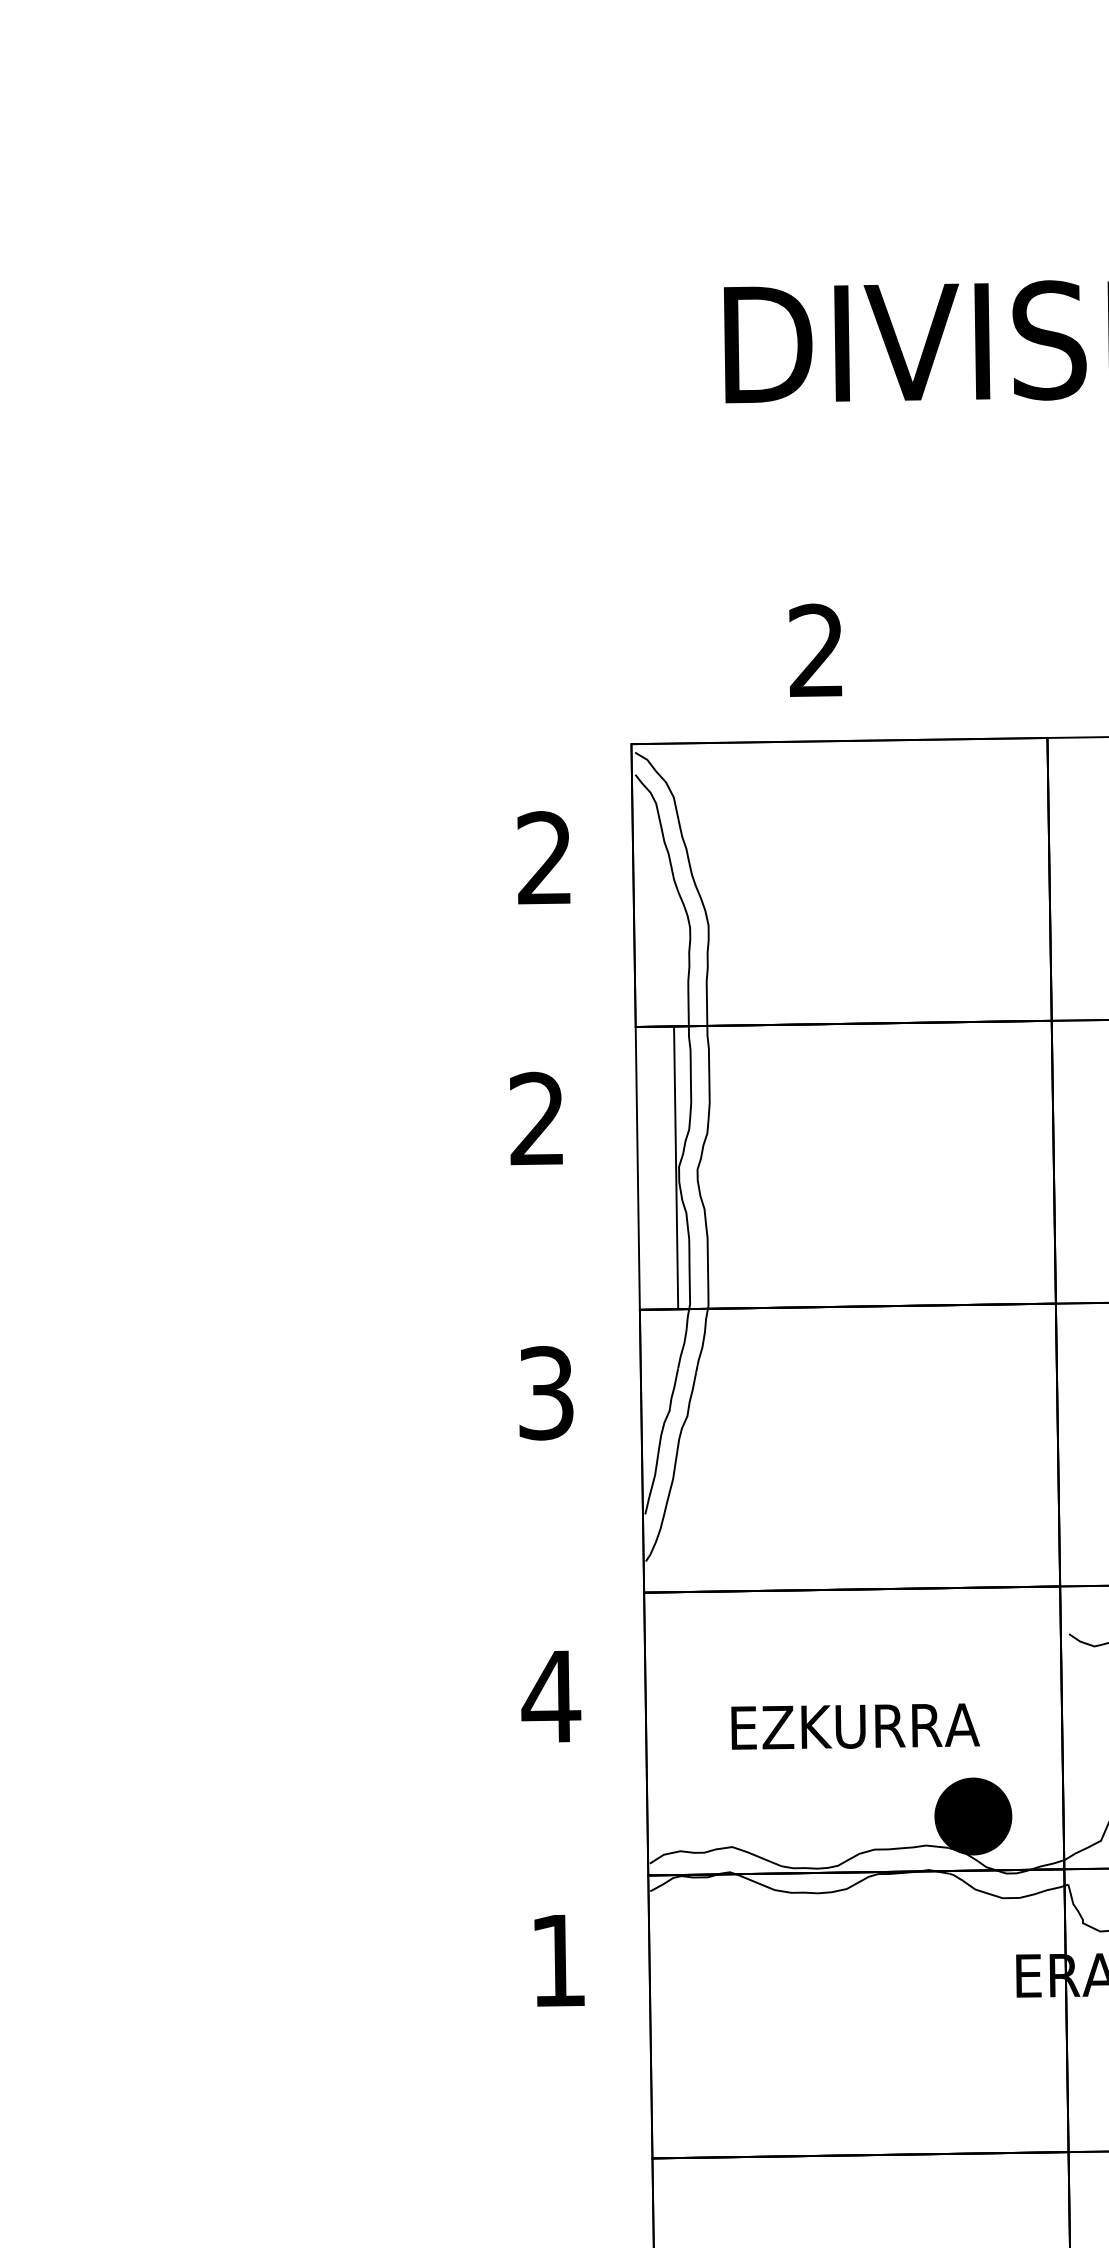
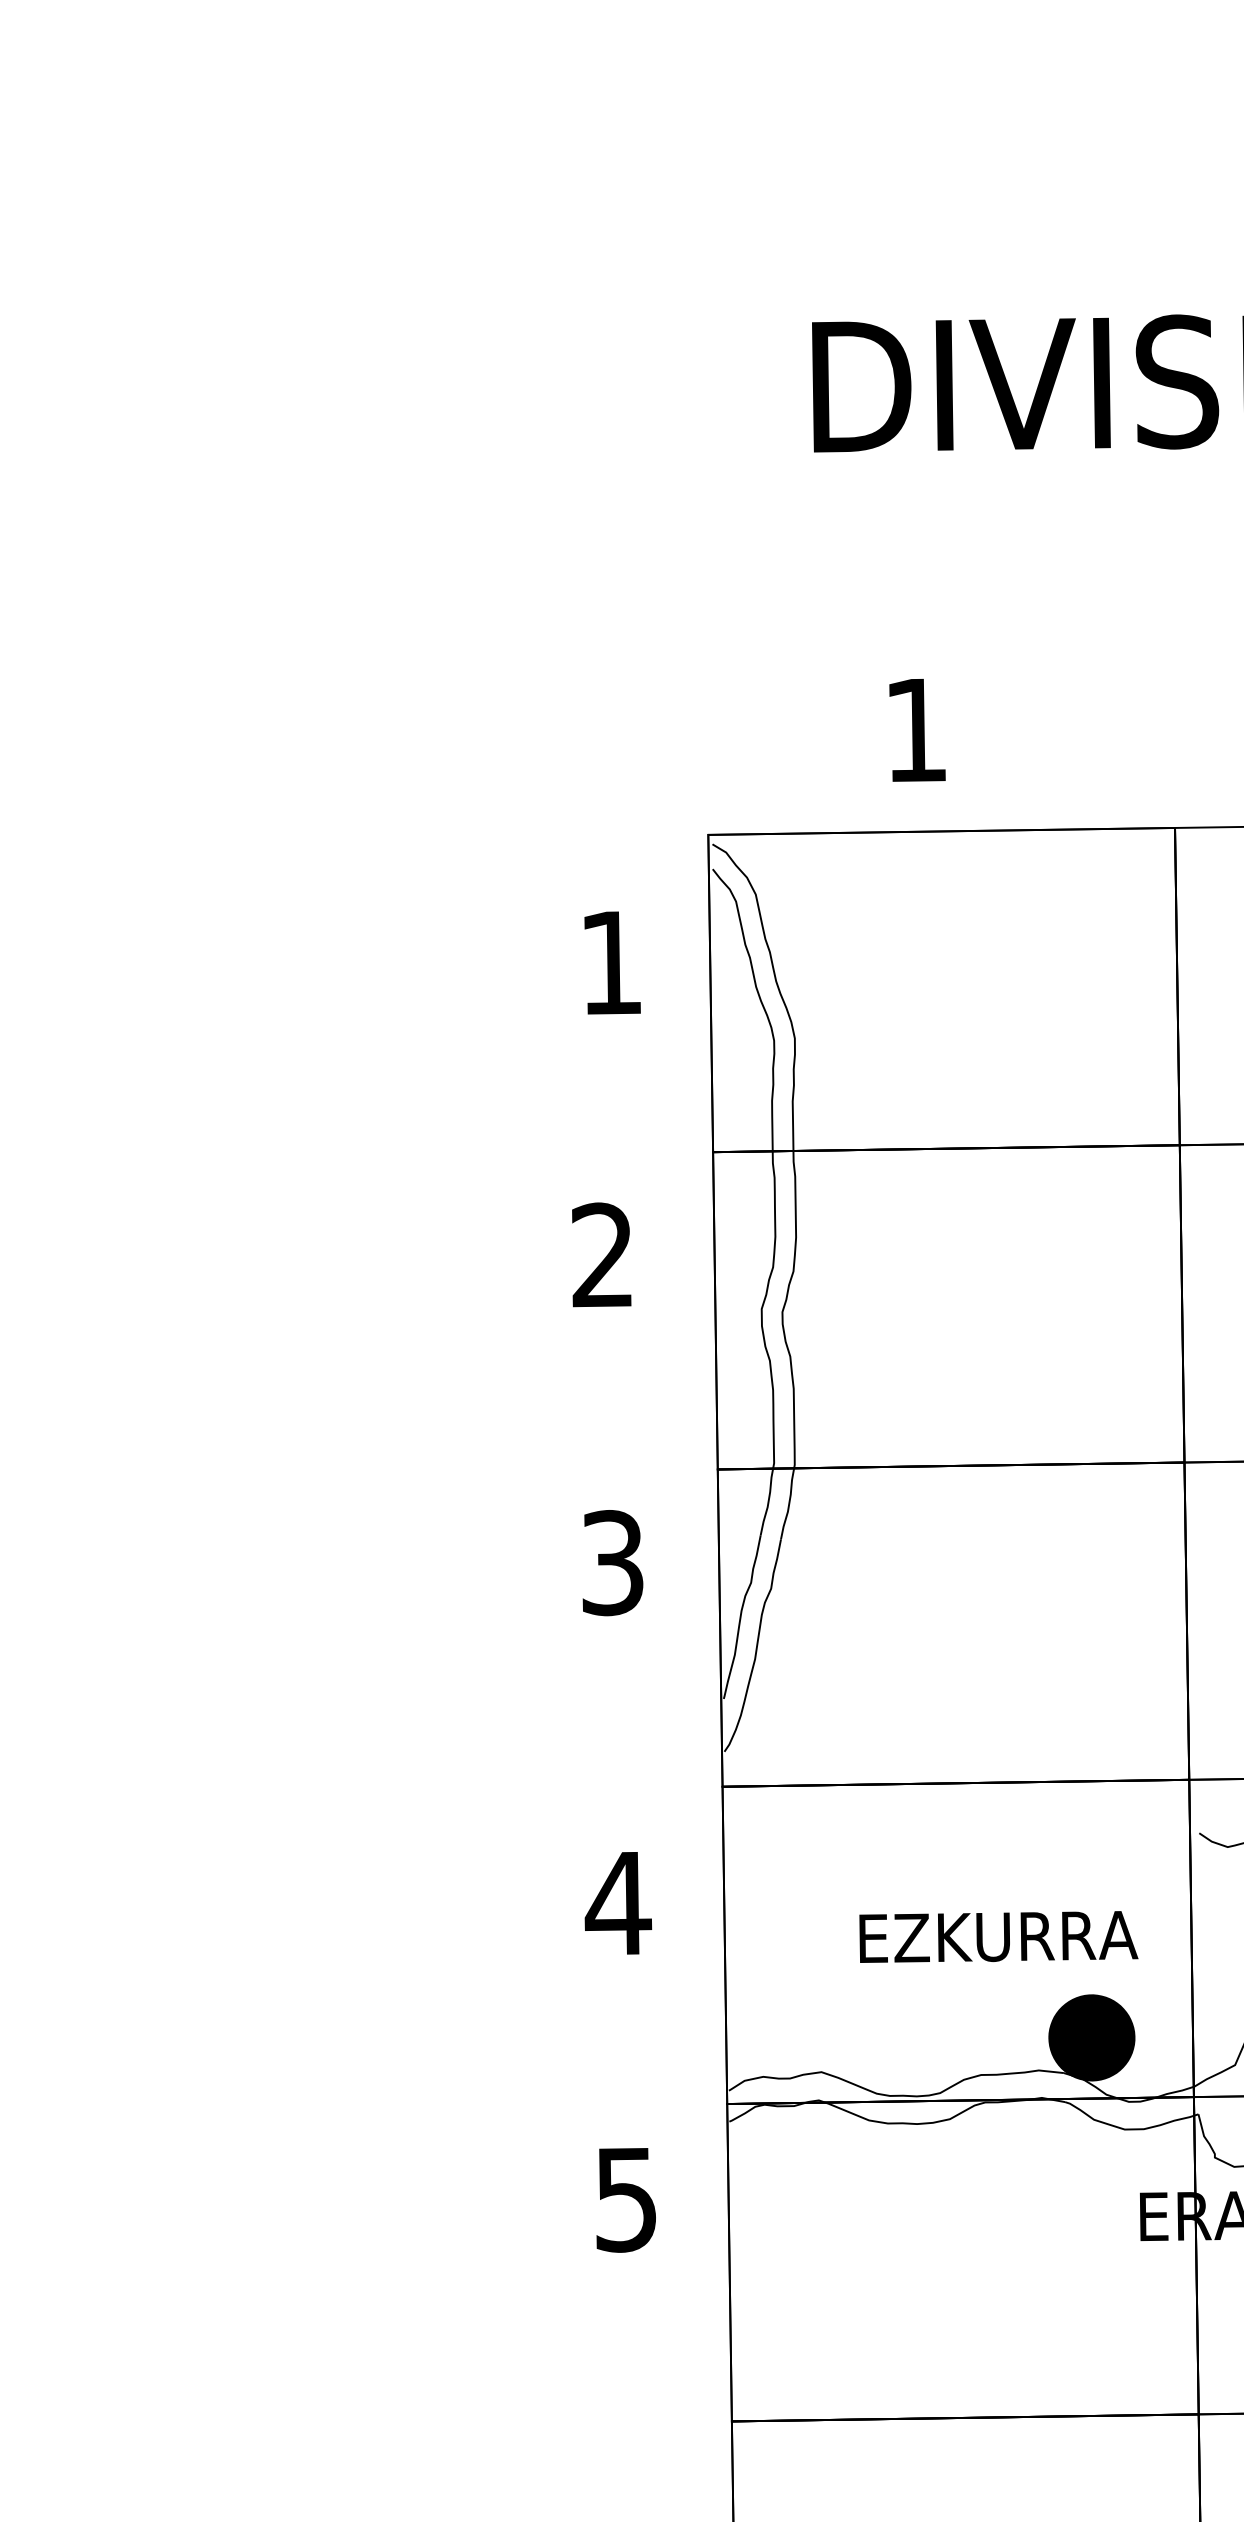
text: (816, 650) -> (915, 729), 2 -> 1
text: (544, 857) -> (610, 961), 2 -> 1
line: (676, 1167) -> (715, 1310), moved
text: (855, 1726) -> (998, 1936), moved
text: (557, 1961) -> (625, 2200), 1 -> 5

